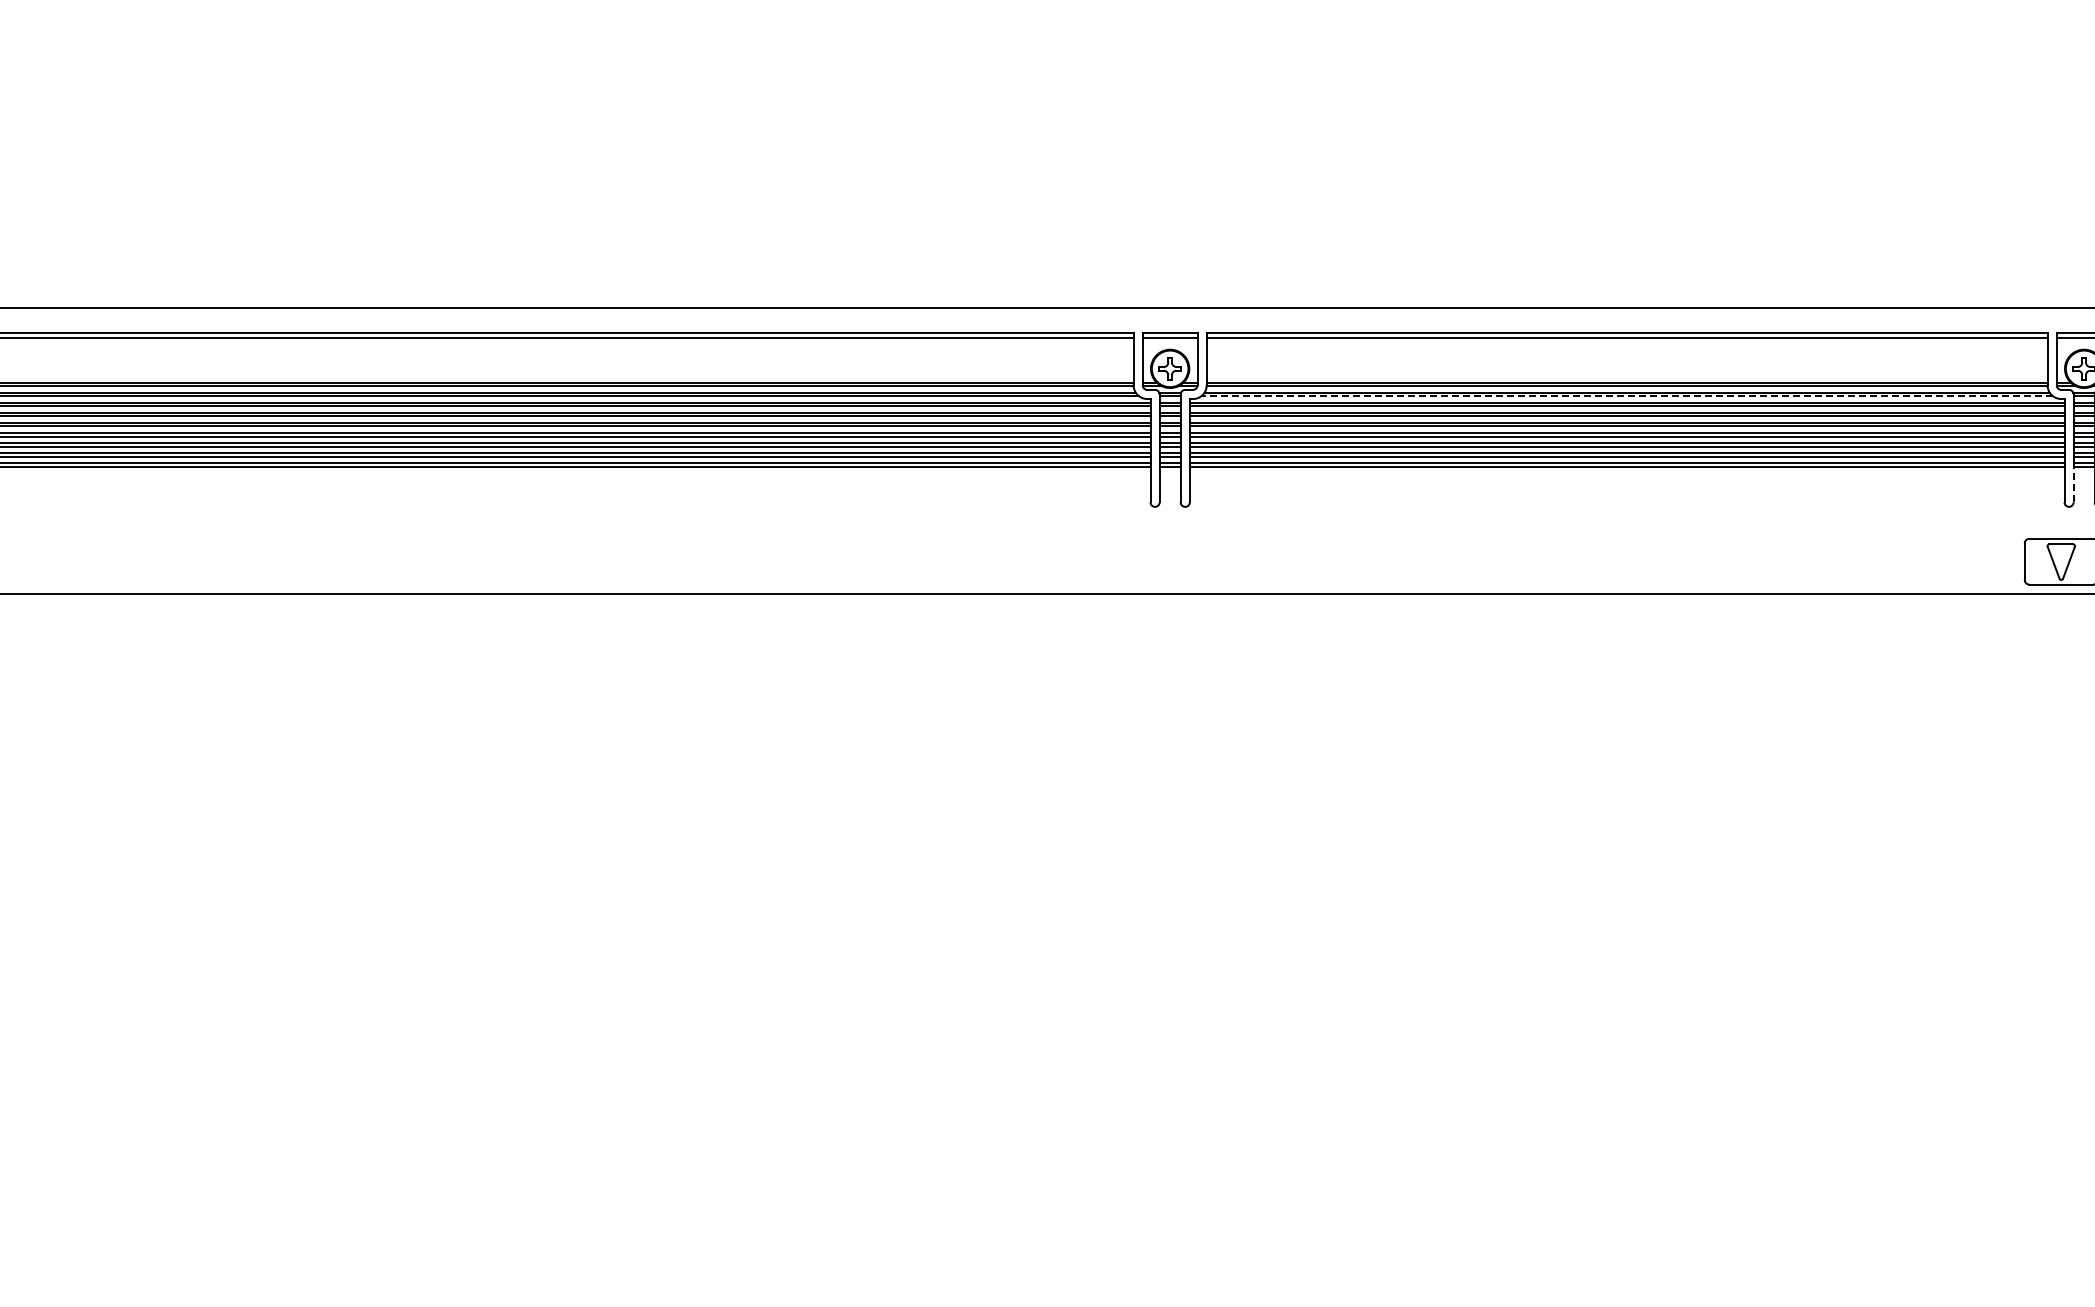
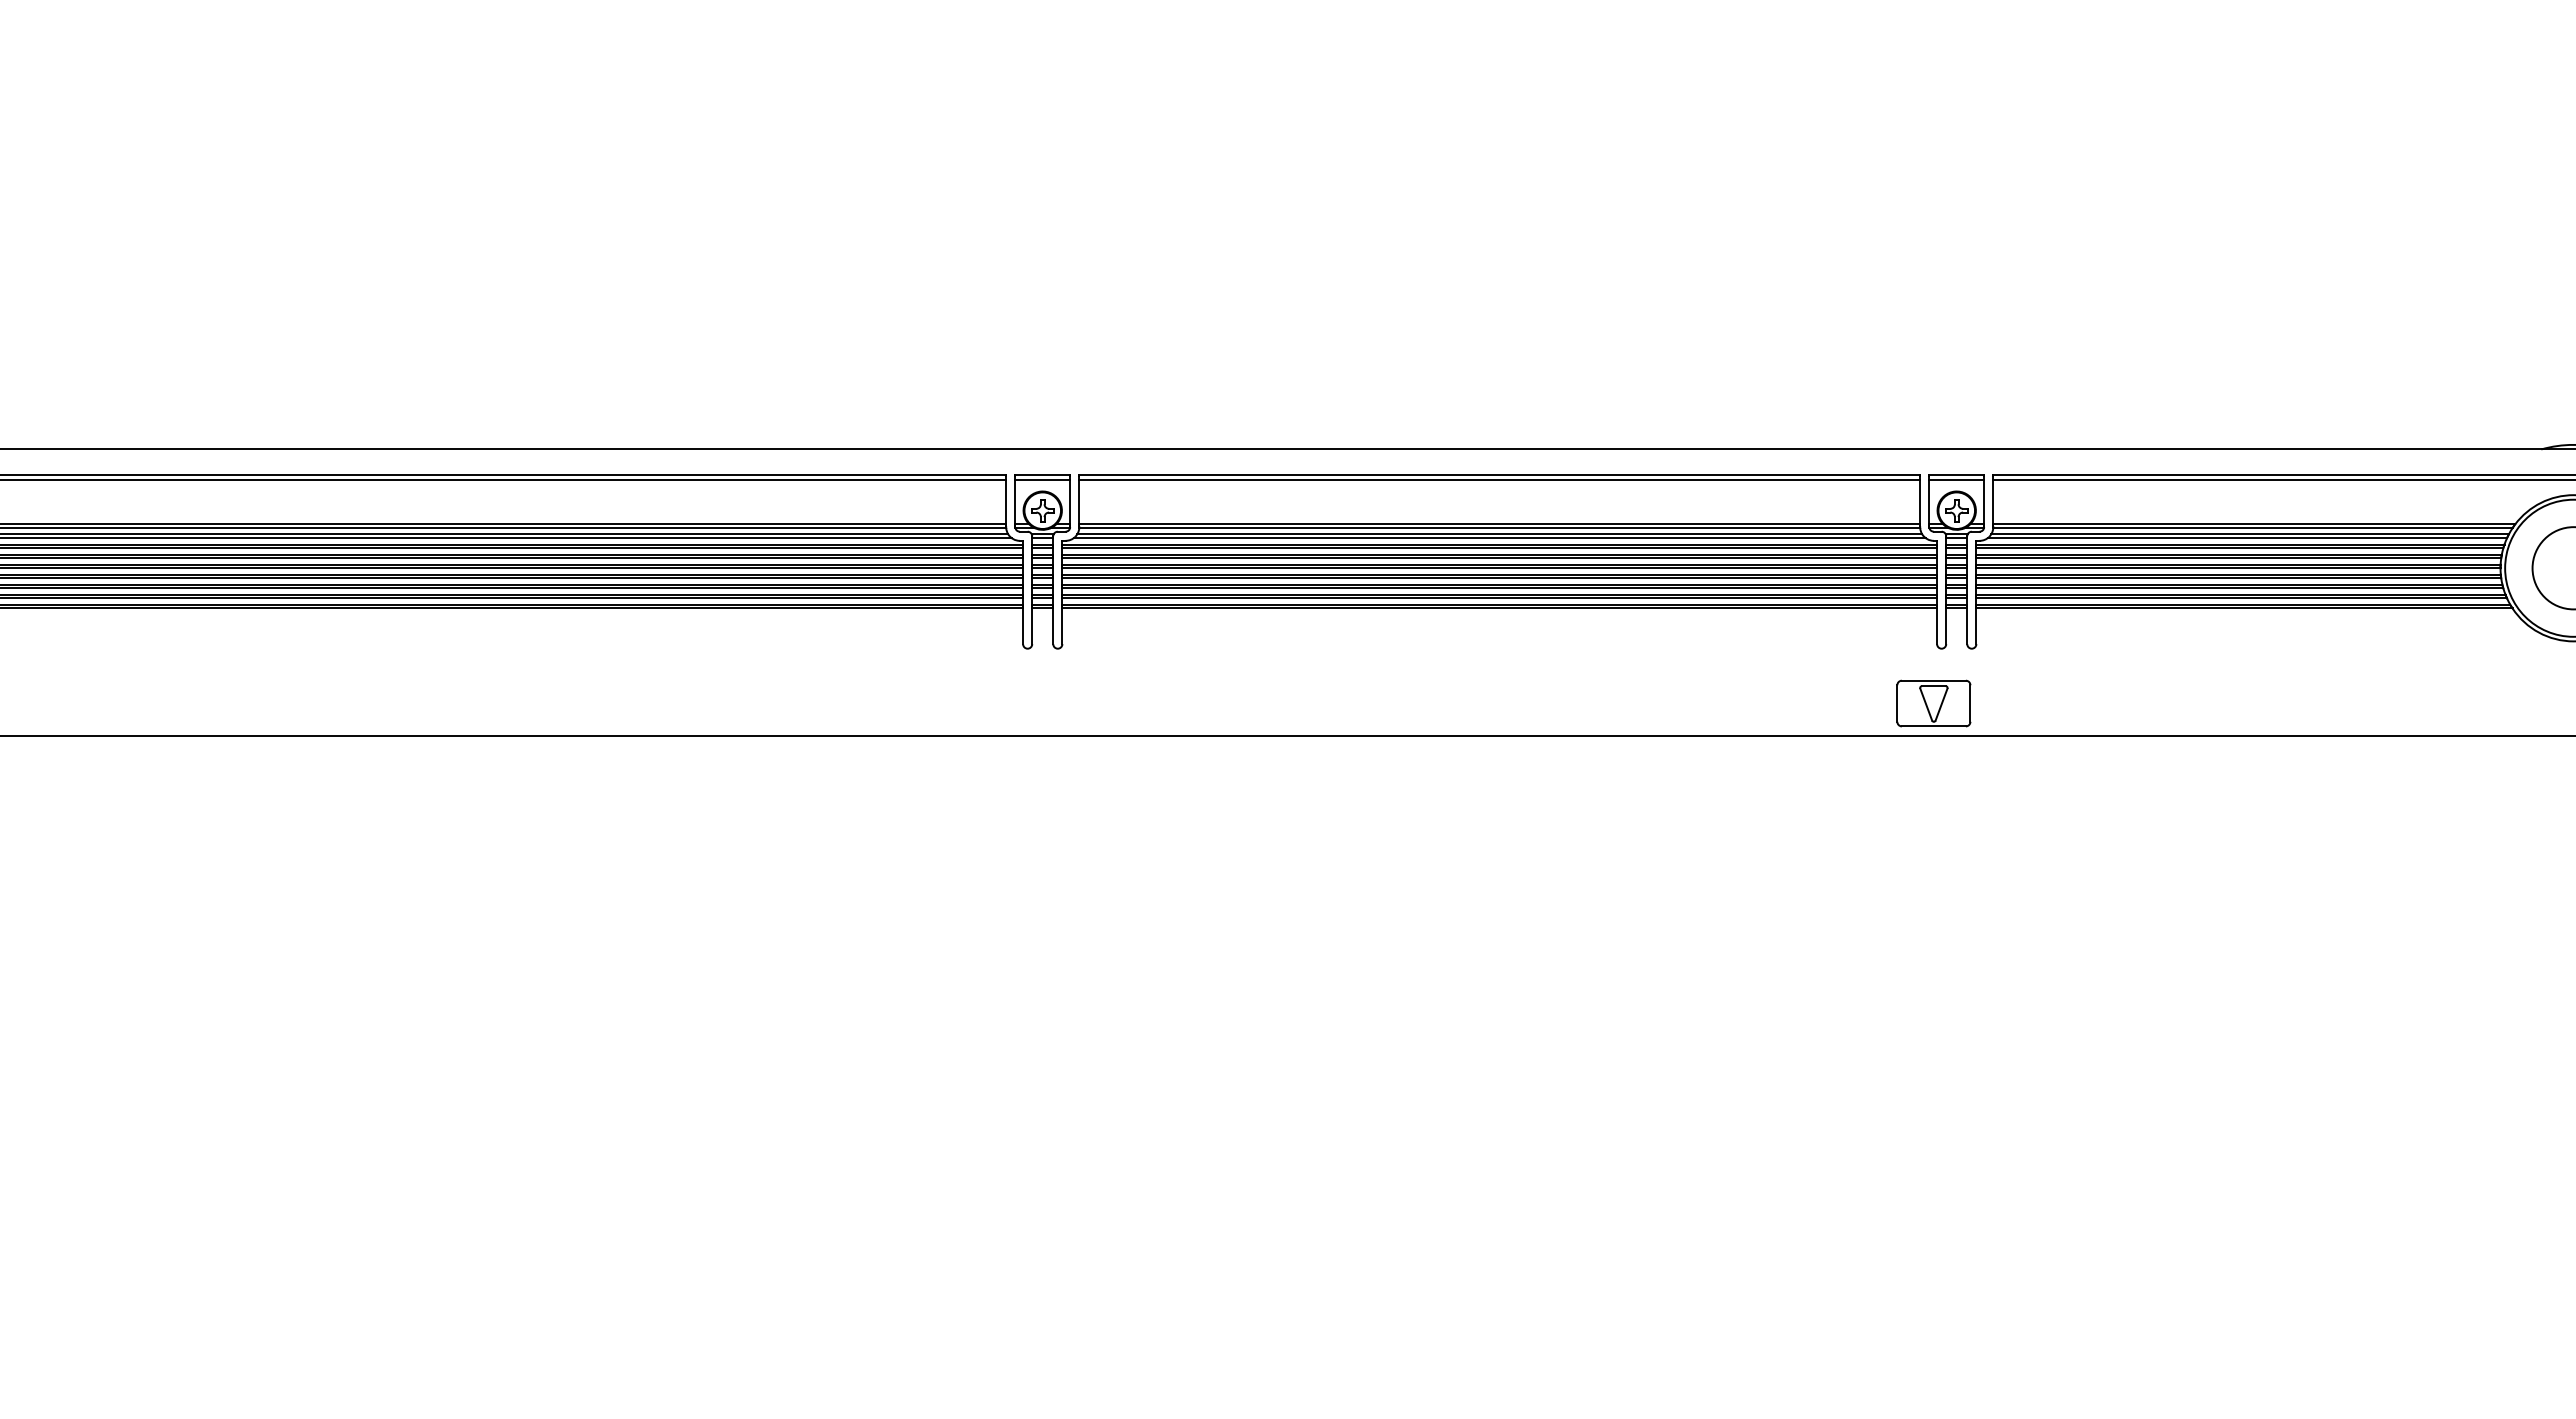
line: (1626, 396) -> (1499, 538), dashed -> solid
line: (2073, 484) -> (1946, 626), dashed -> solid

